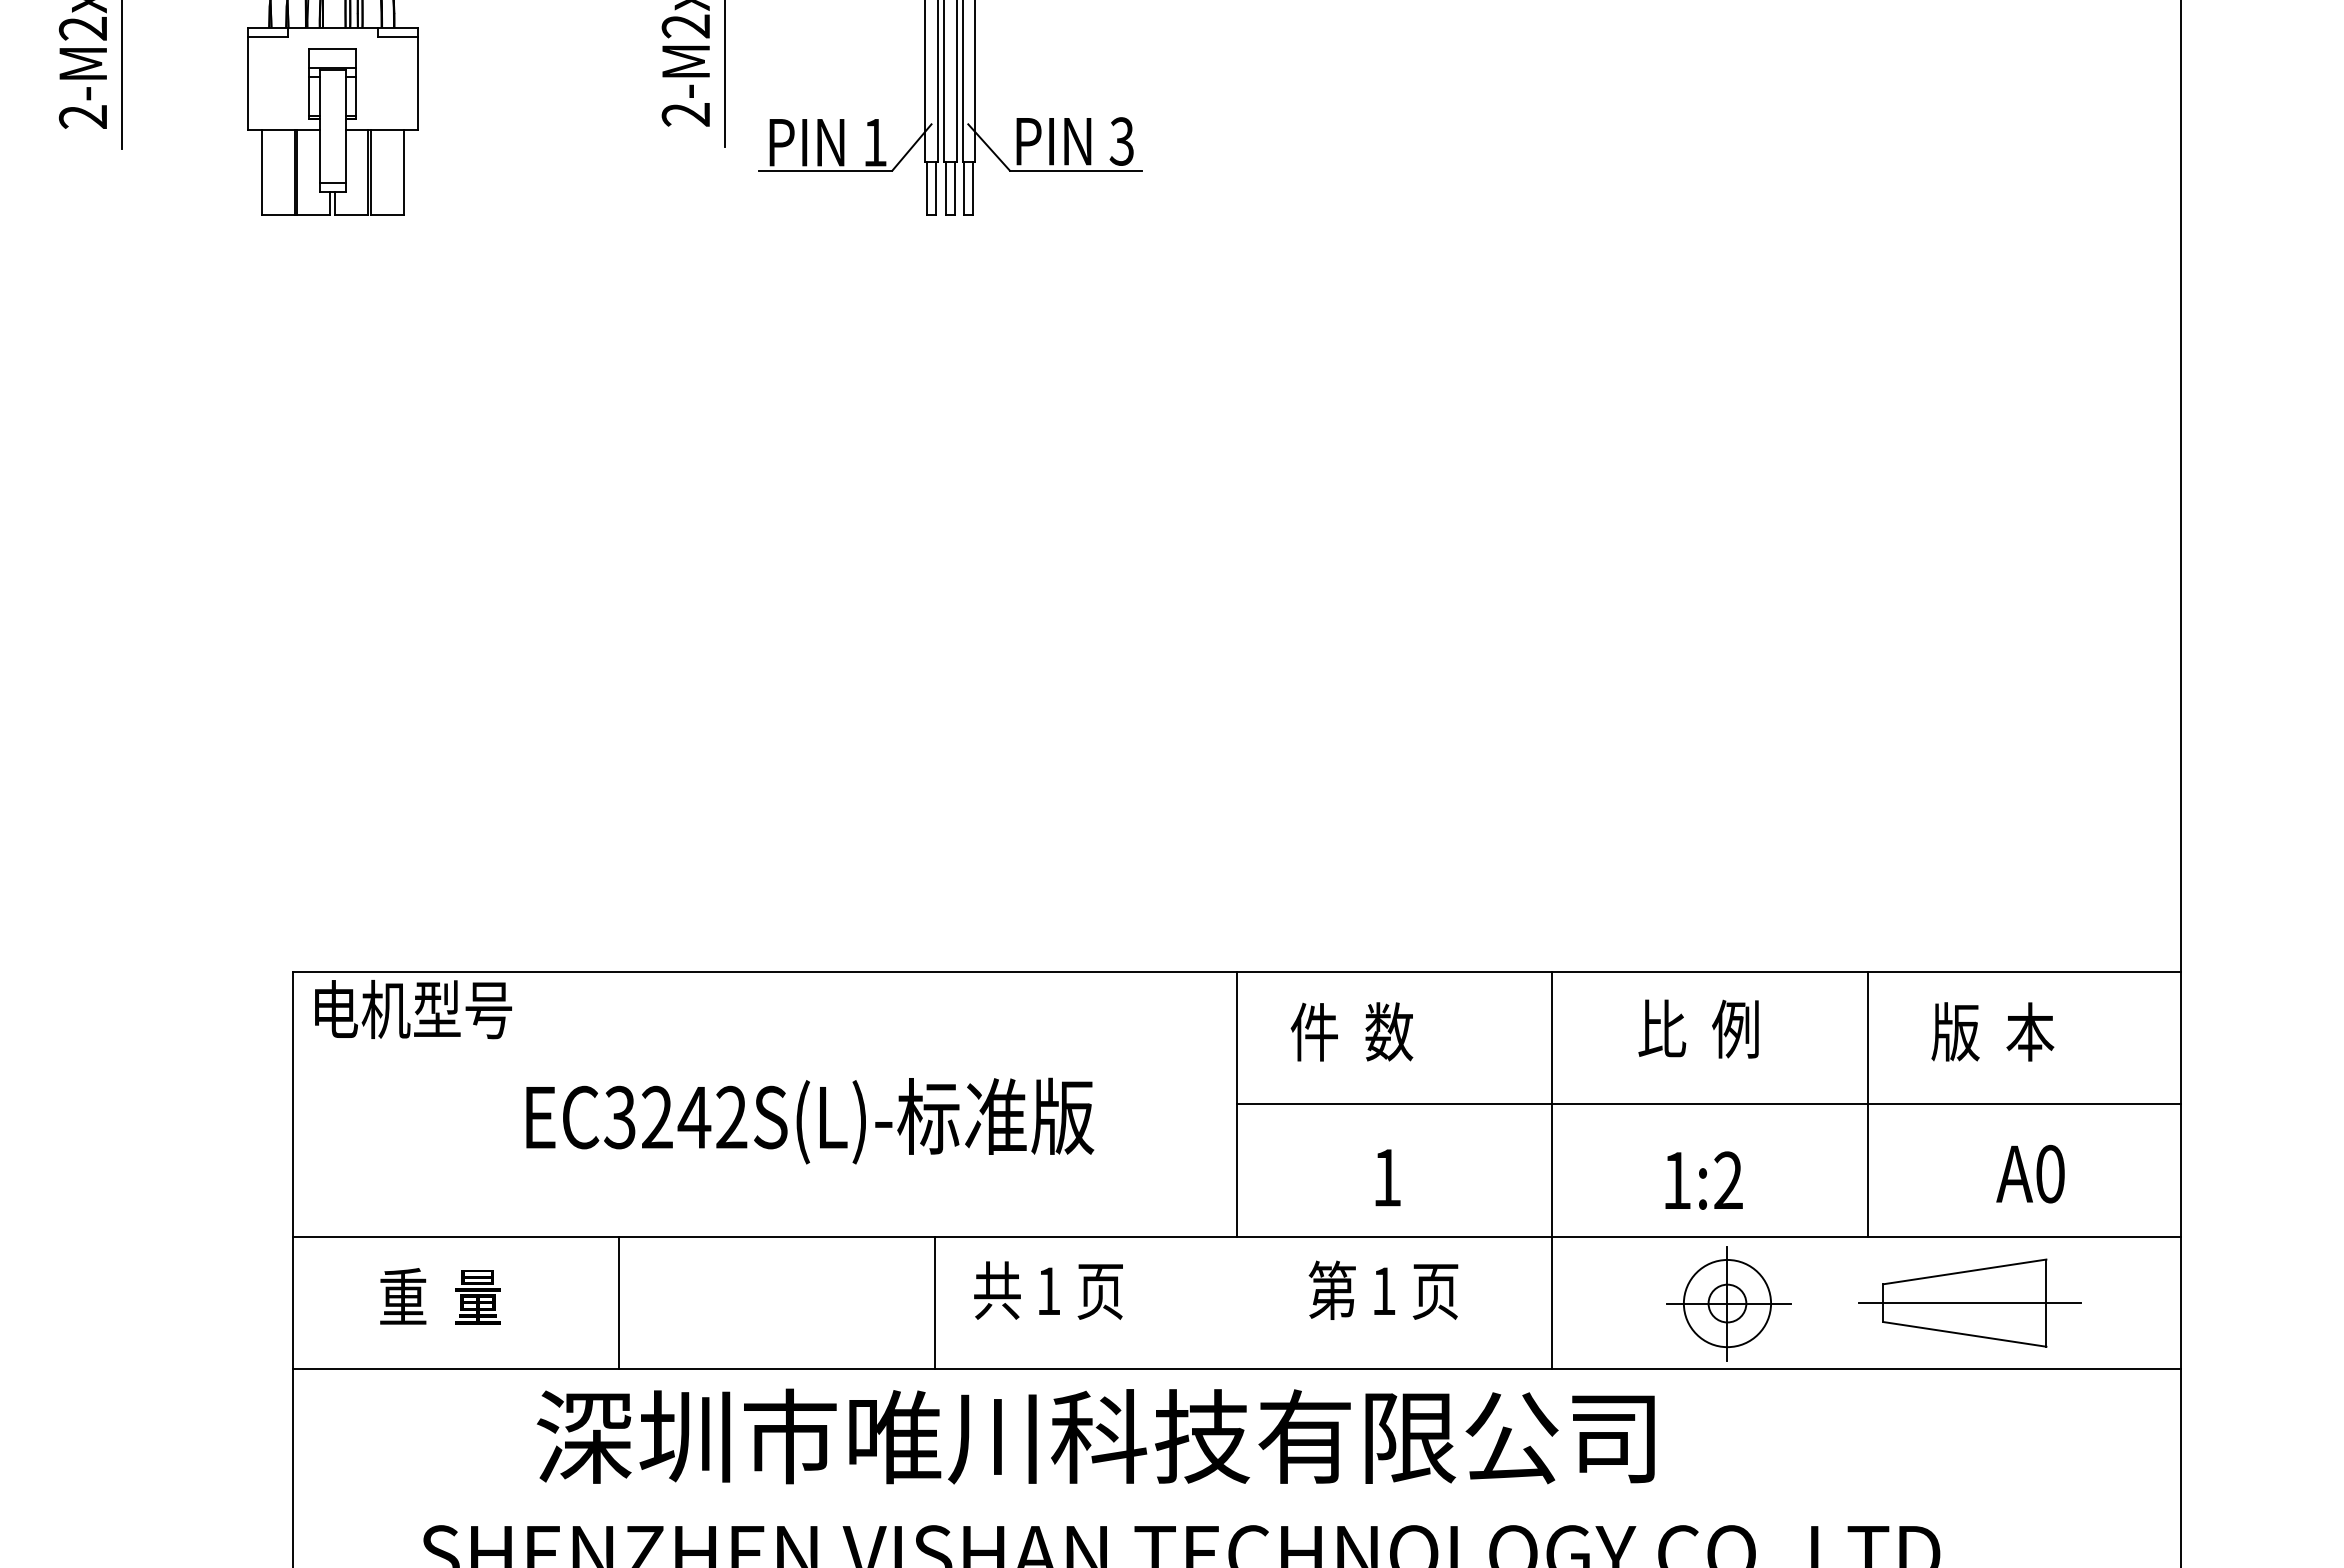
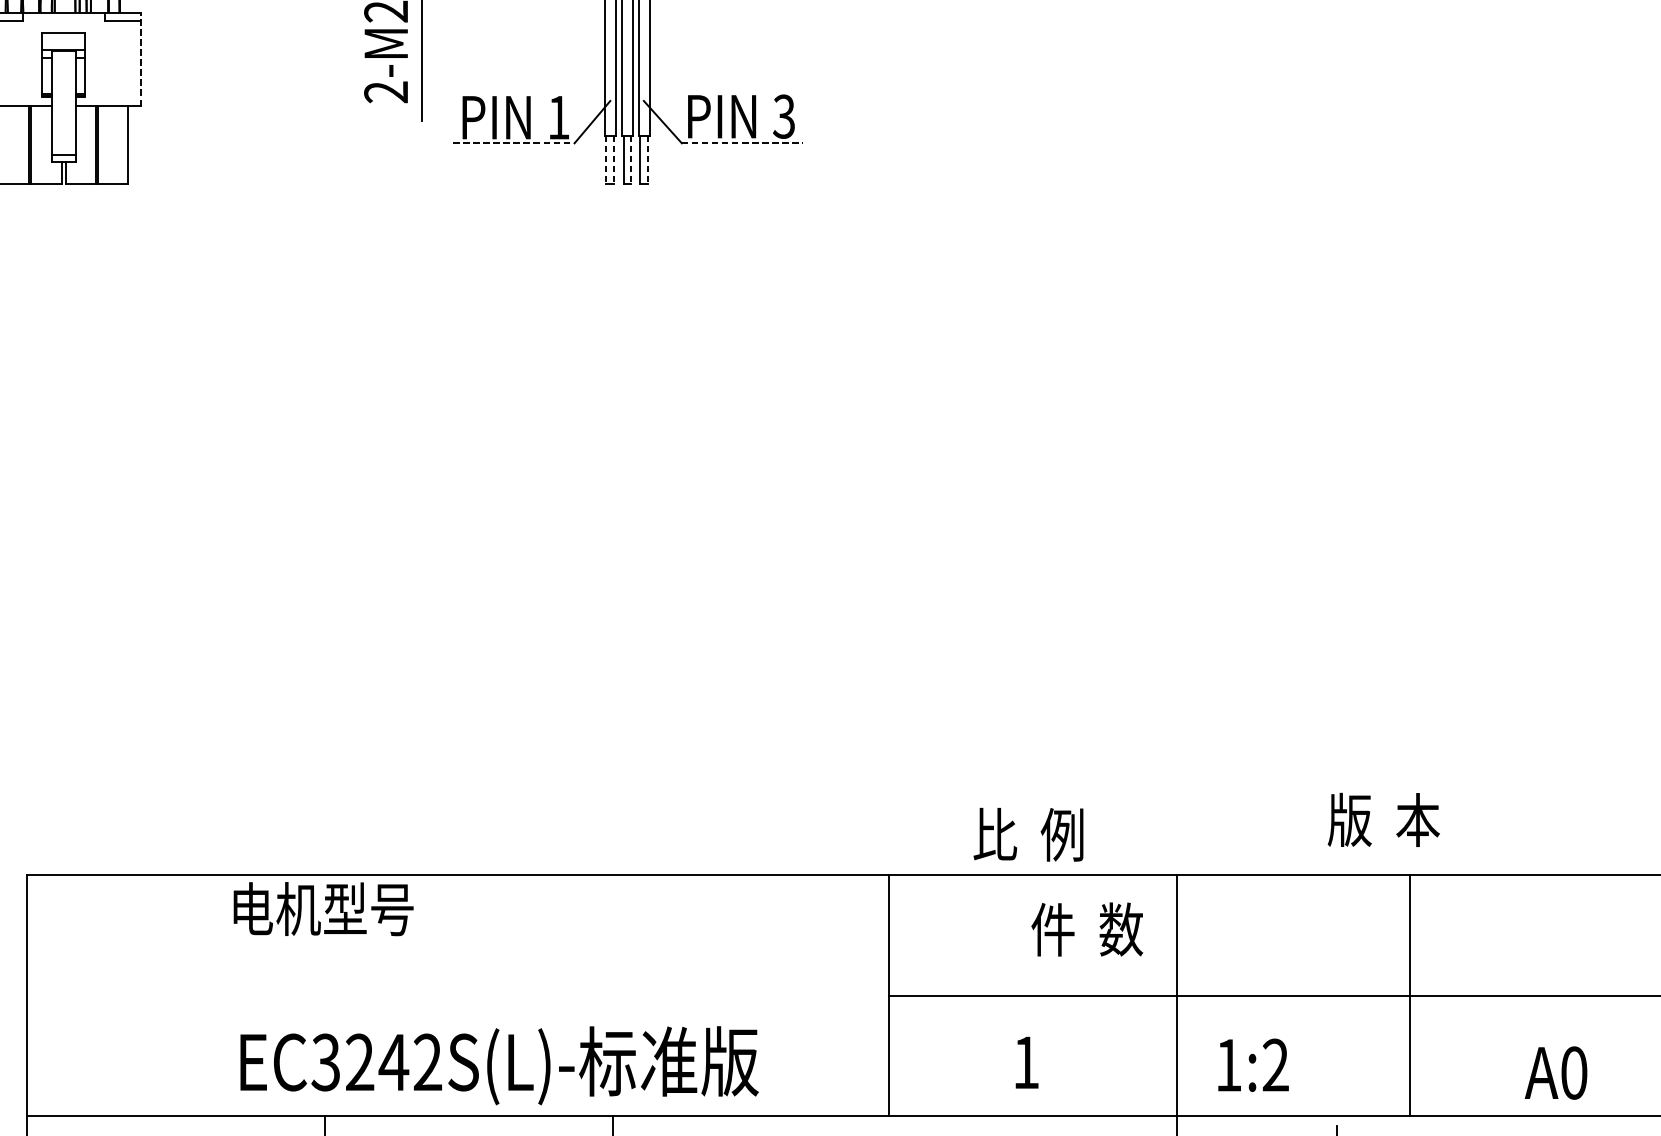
line: (417, 78) -> (141, 59), solid -> dashed
line: (825, 170) -> (513, 143), solid -> dashed
line: (1076, 170) -> (742, 143), solid -> dashed
line: (926, 188) -> (605, 159), solid -> dashed
line: (935, 188) -> (613, 159), solid -> dashed
line: (954, 188) -> (631, 159), solid -> dashed
line: (972, 188) -> (647, 159), solid -> dashed
text: (413, 1009) -> (323, 909), moved
text: (1698, 1028) -> (1028, 834), moved
text: (1351, 1031) -> (1086, 929), moved
text: (1992, 1031) -> (1383, 819), moved
line: (1867, 1104) -> (1409, 995), moved
text: (810, 1120) -> (499, 1065), moved
text: (2030, 1174) -> (1556, 1073), moved
text: (1703, 1180) -> (1252, 1065), moved

